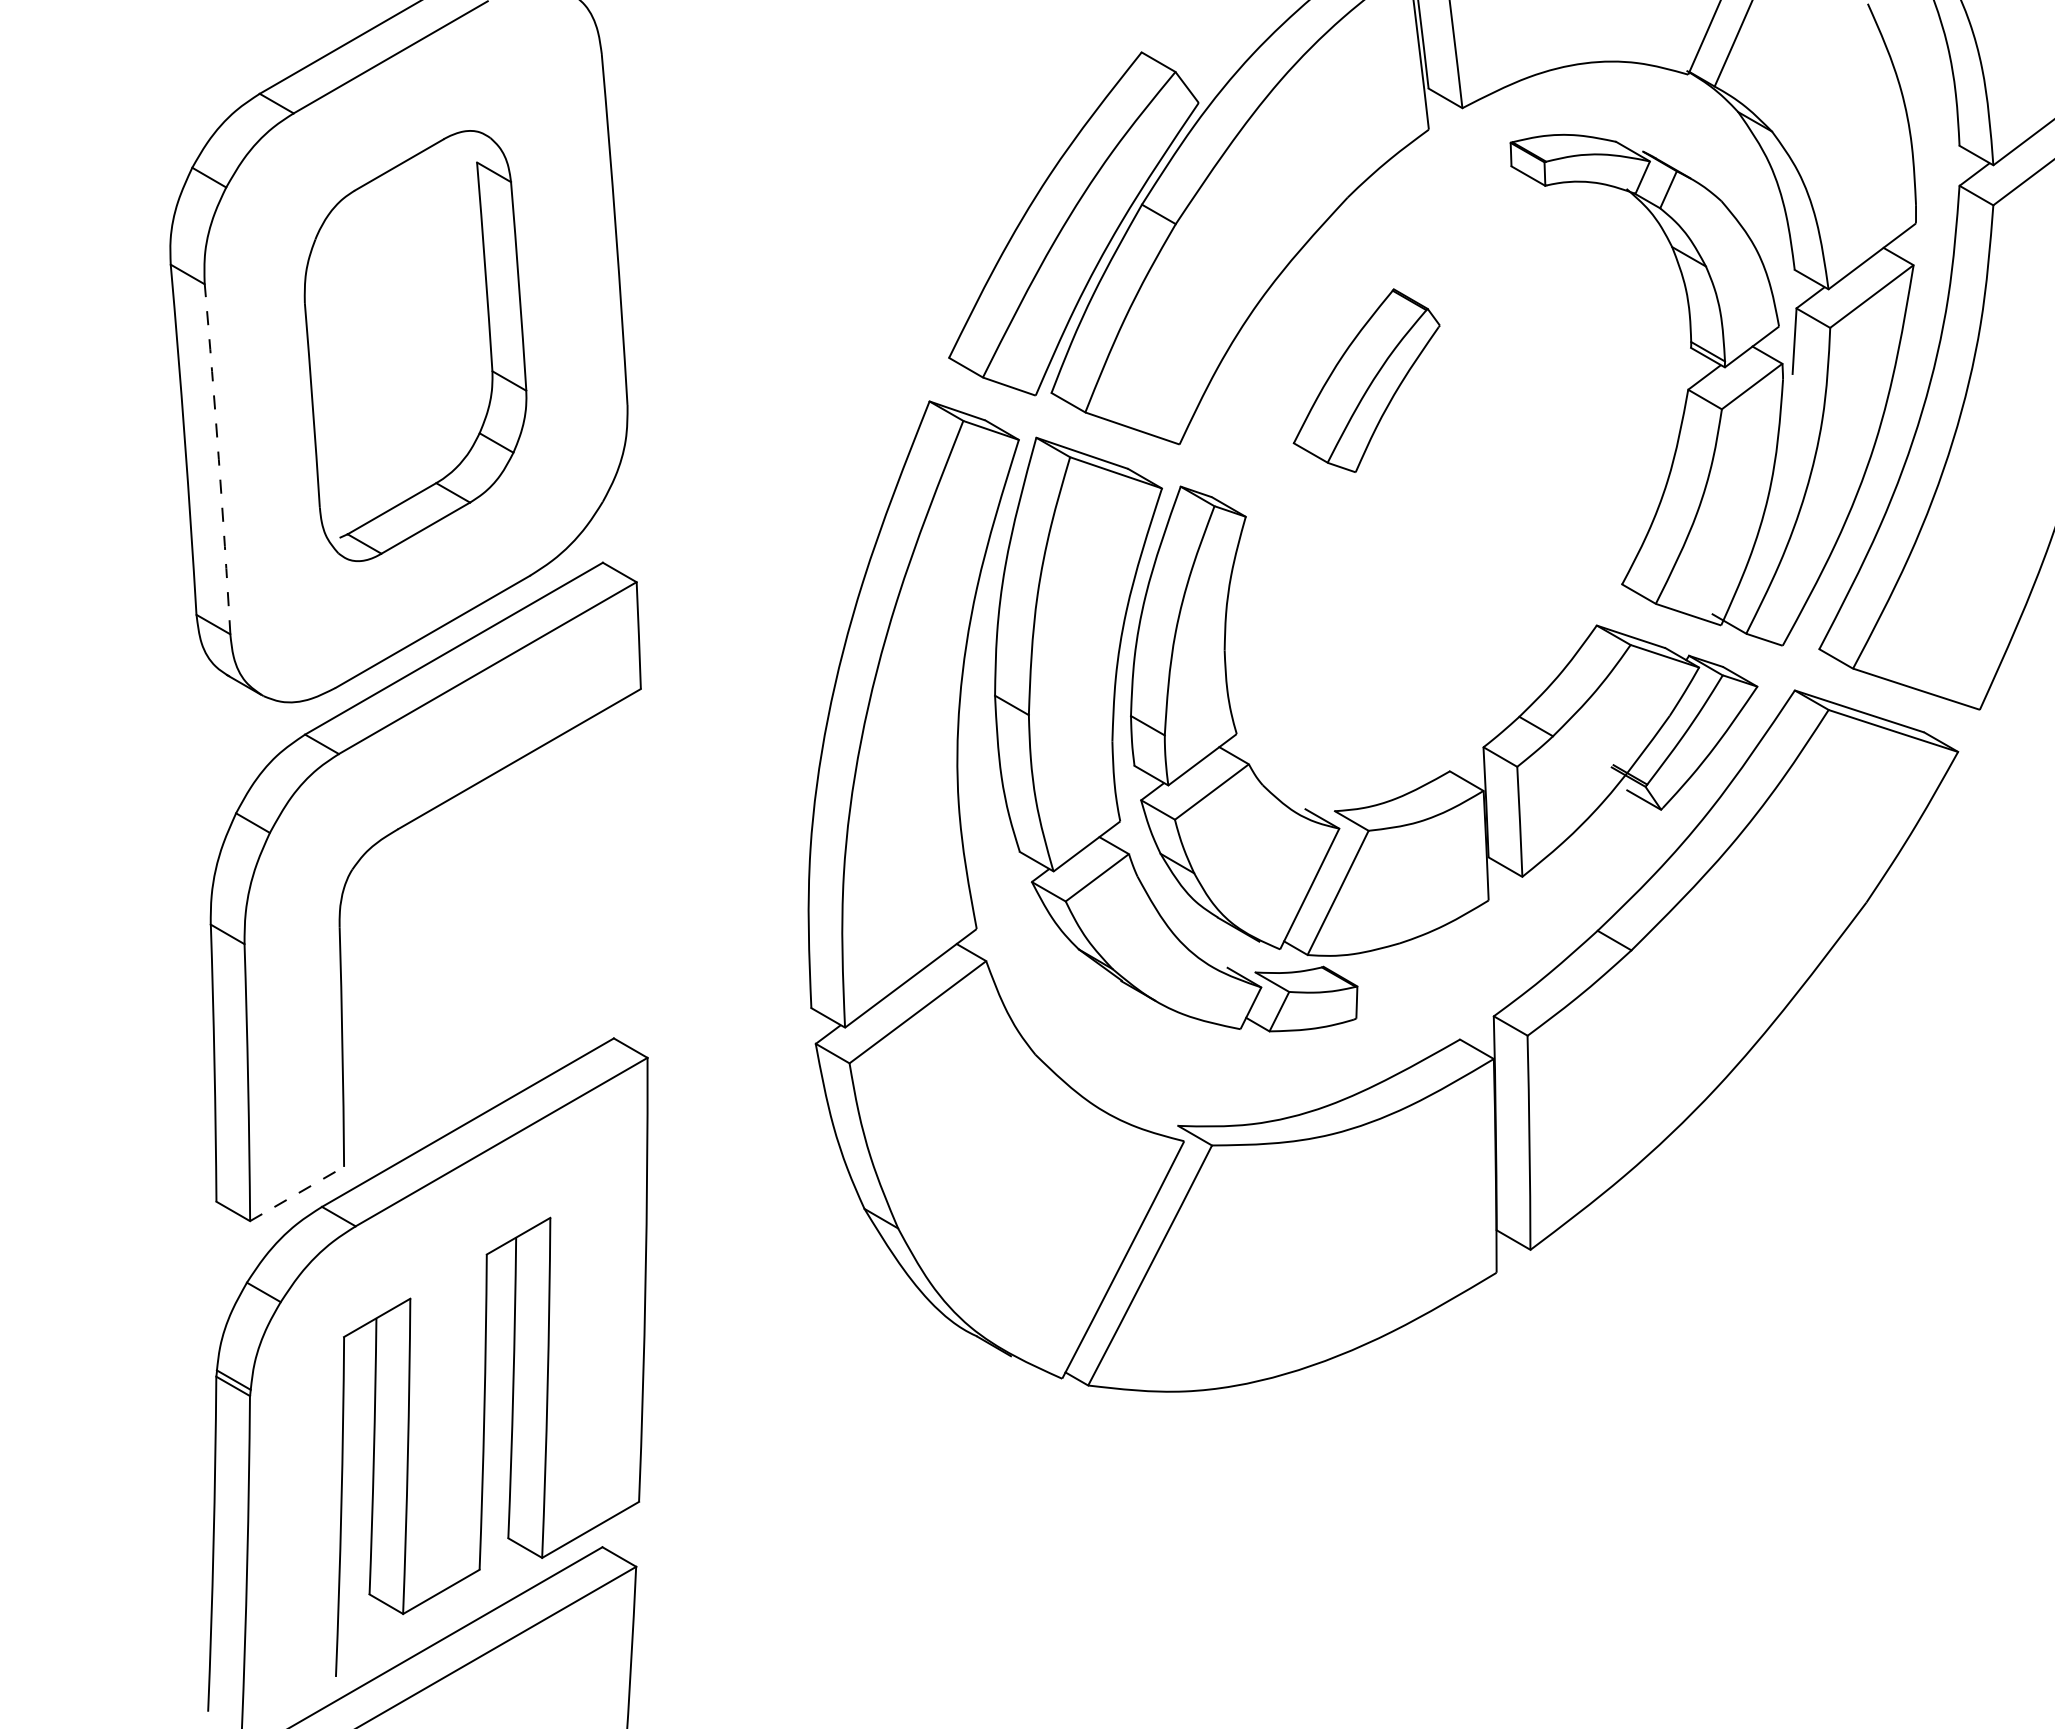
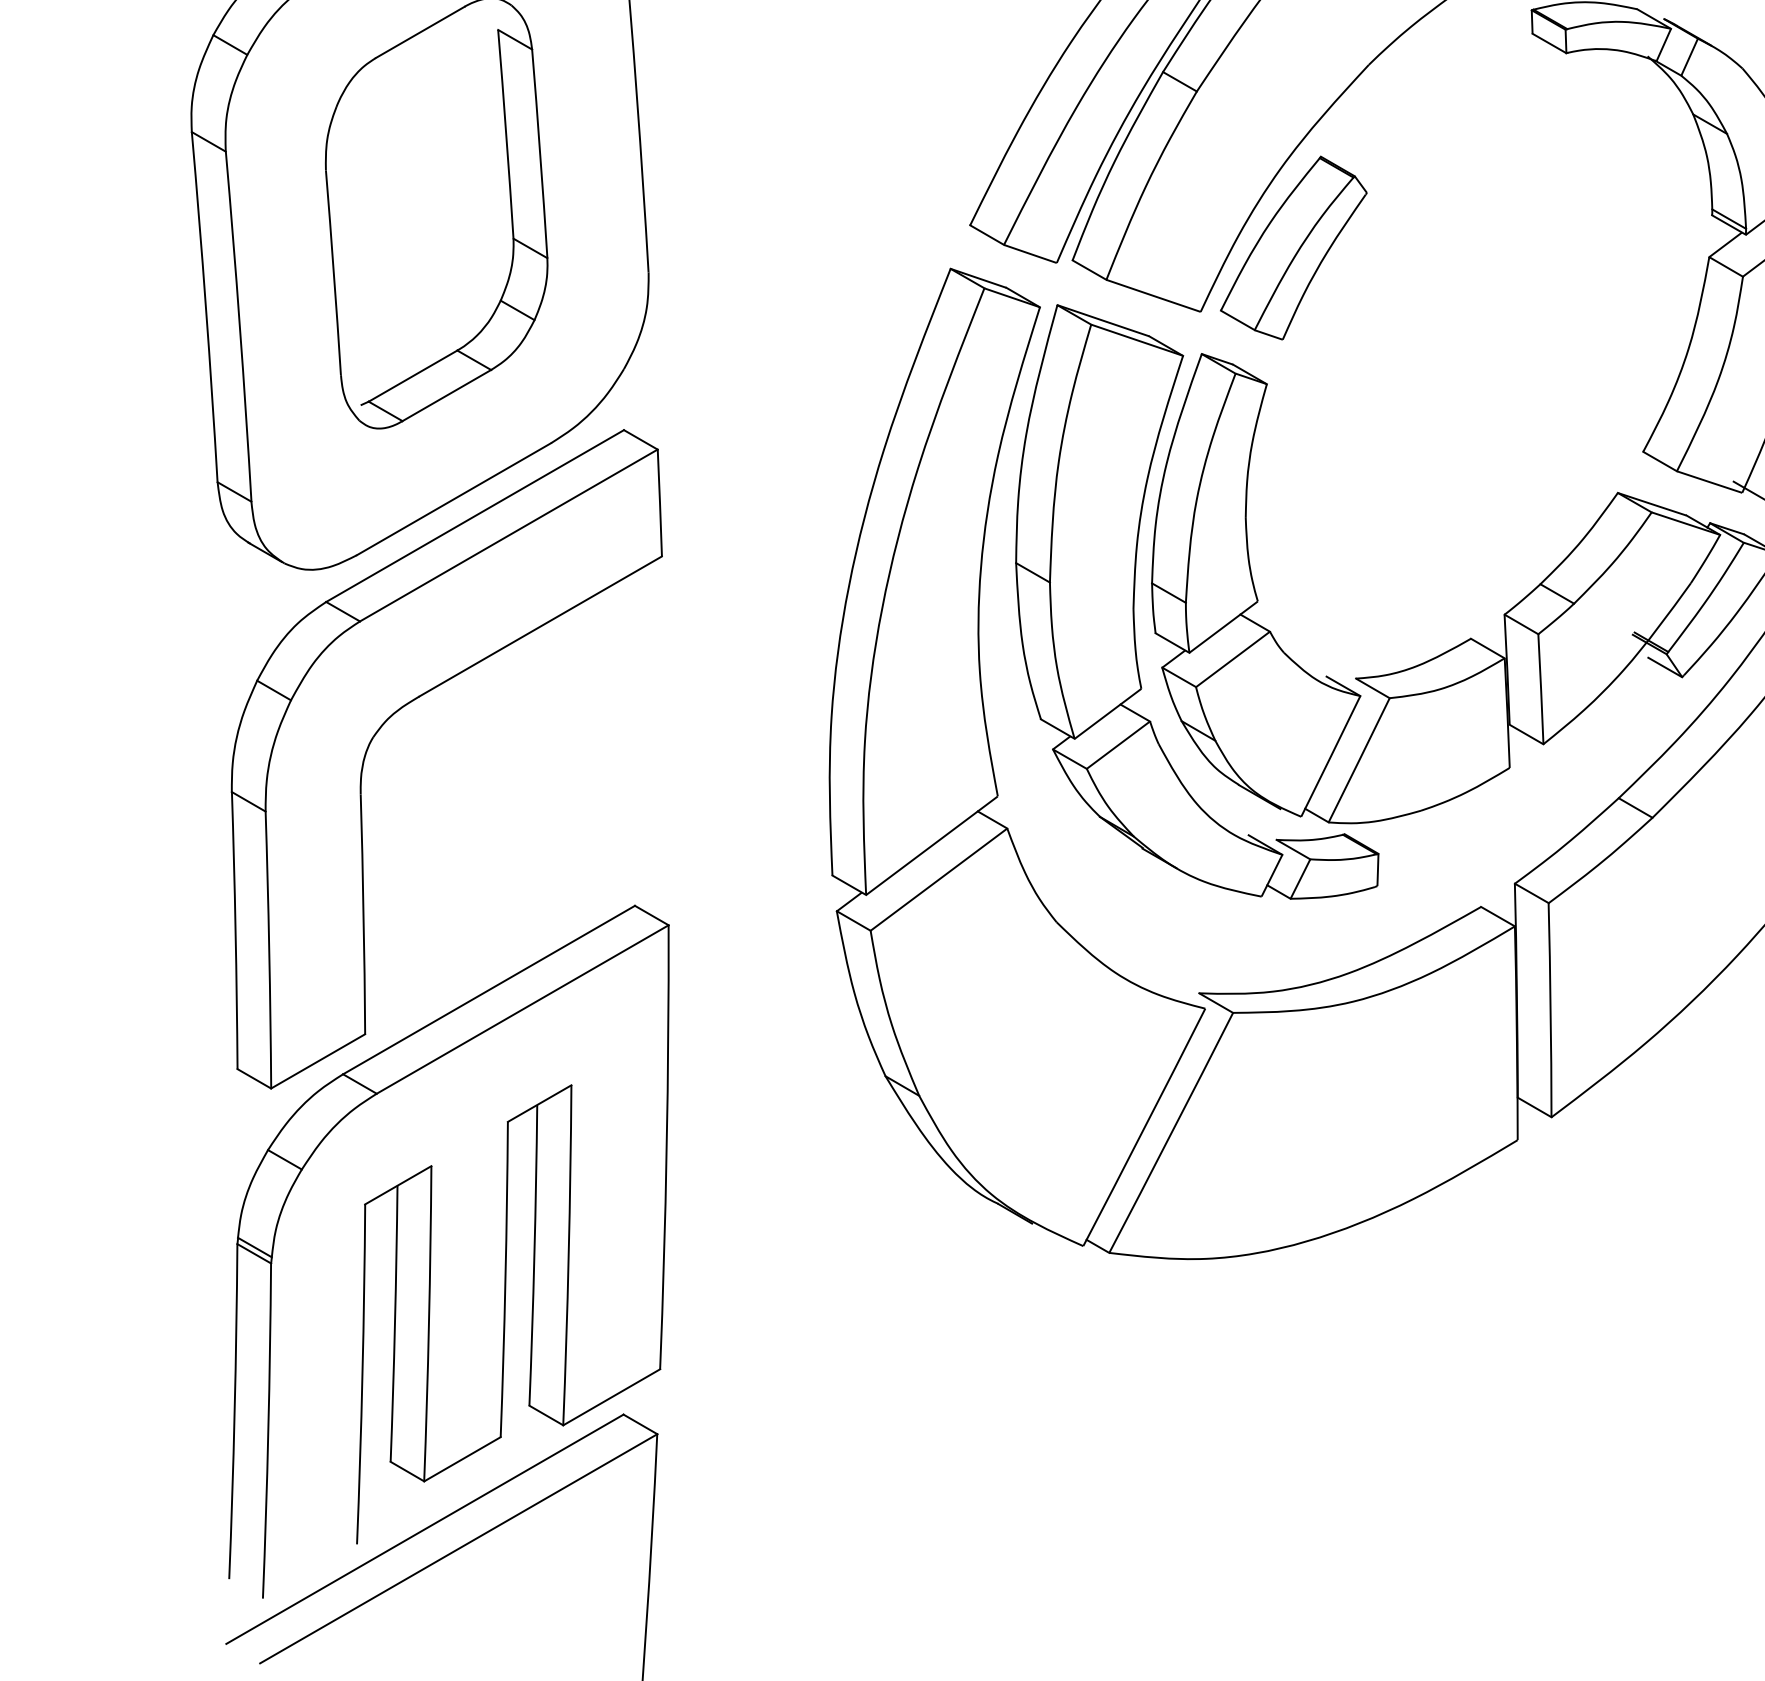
part: (1366, 380) -> (1293, 247), moved
arc: (218, 459) -> (239, 326), dashed -> solid
line: (297, 1193) -> (318, 1060), dashed -> solid

